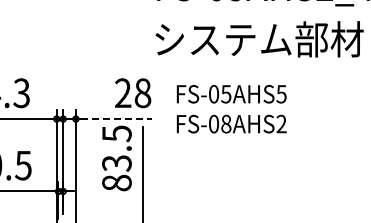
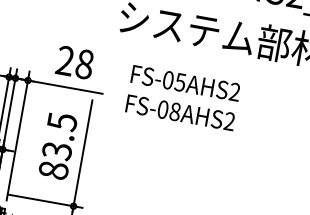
text: (133, 93) -> (75, 62), moved
text: (281, 94) -> (234, 92), FS-05AHS5 -> FS-05AHS2
line: (116, 119) -> (67, 88), dashed -> solid
text: (116, 158) -> (57, 146), moved

